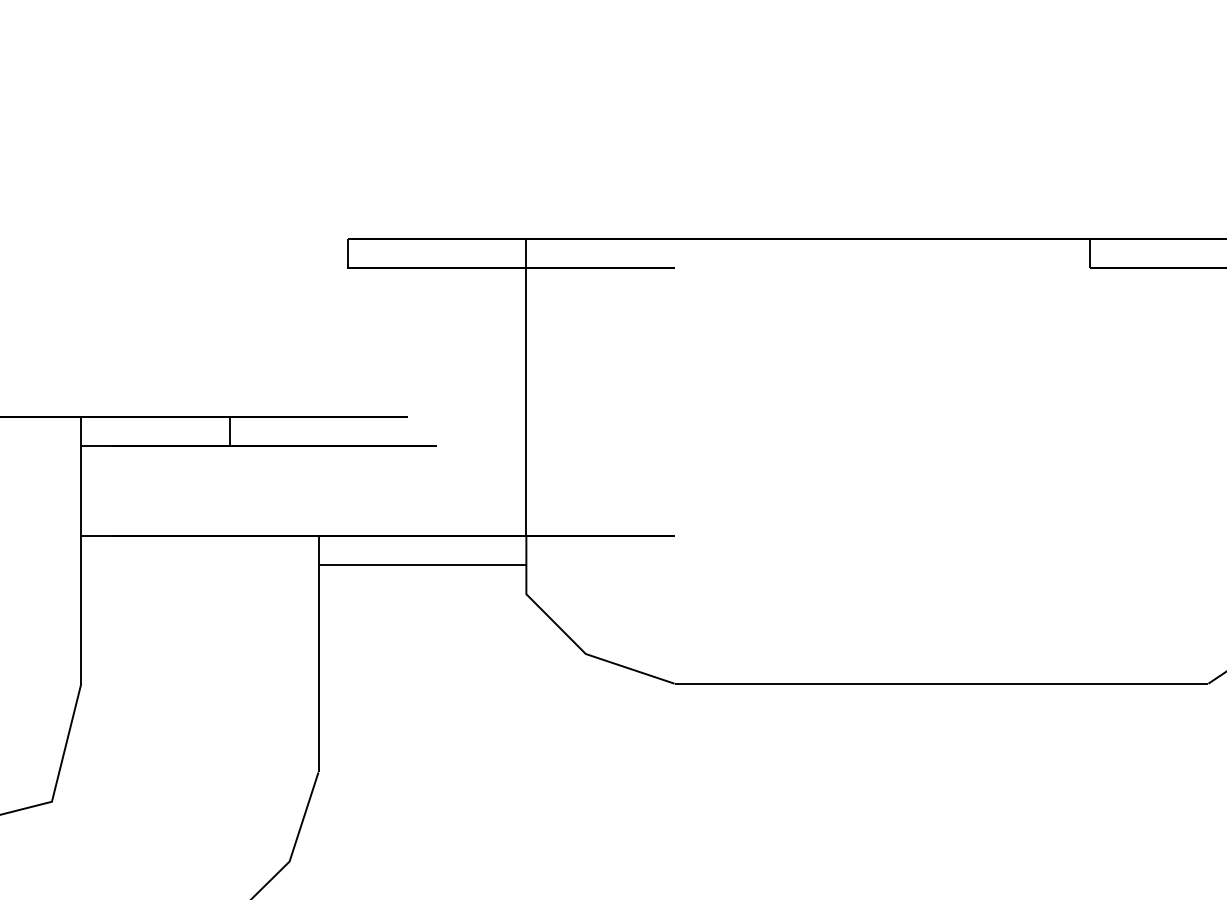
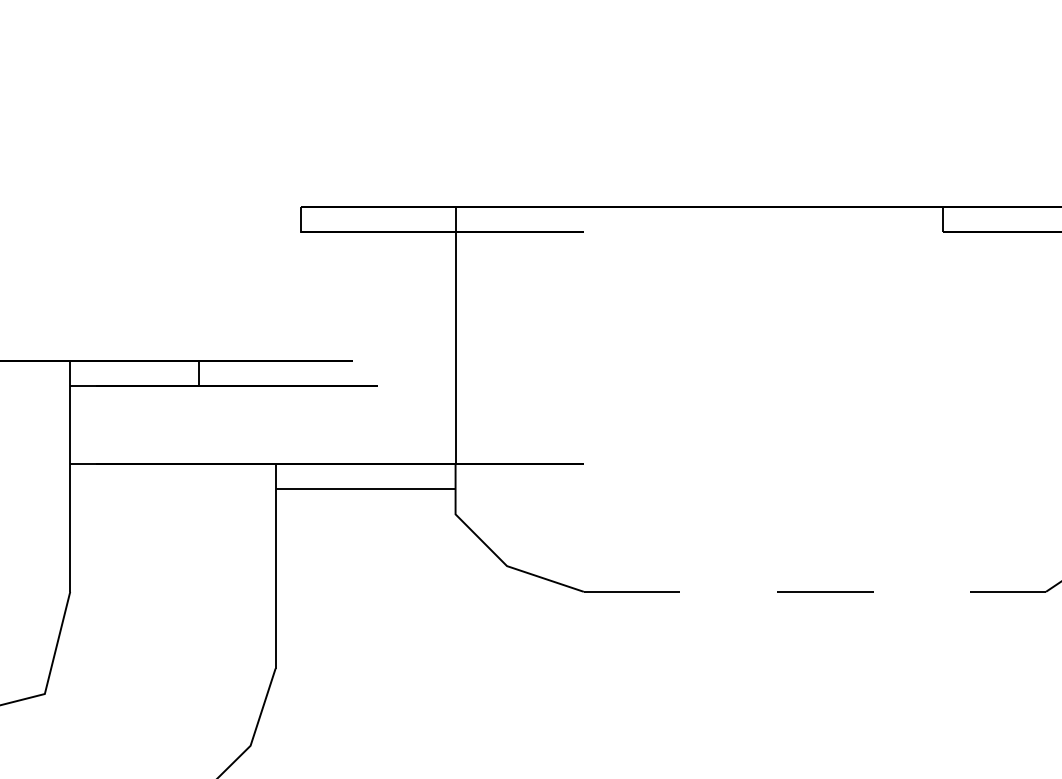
line: (942, 683) -> (815, 591), solid -> dashed

